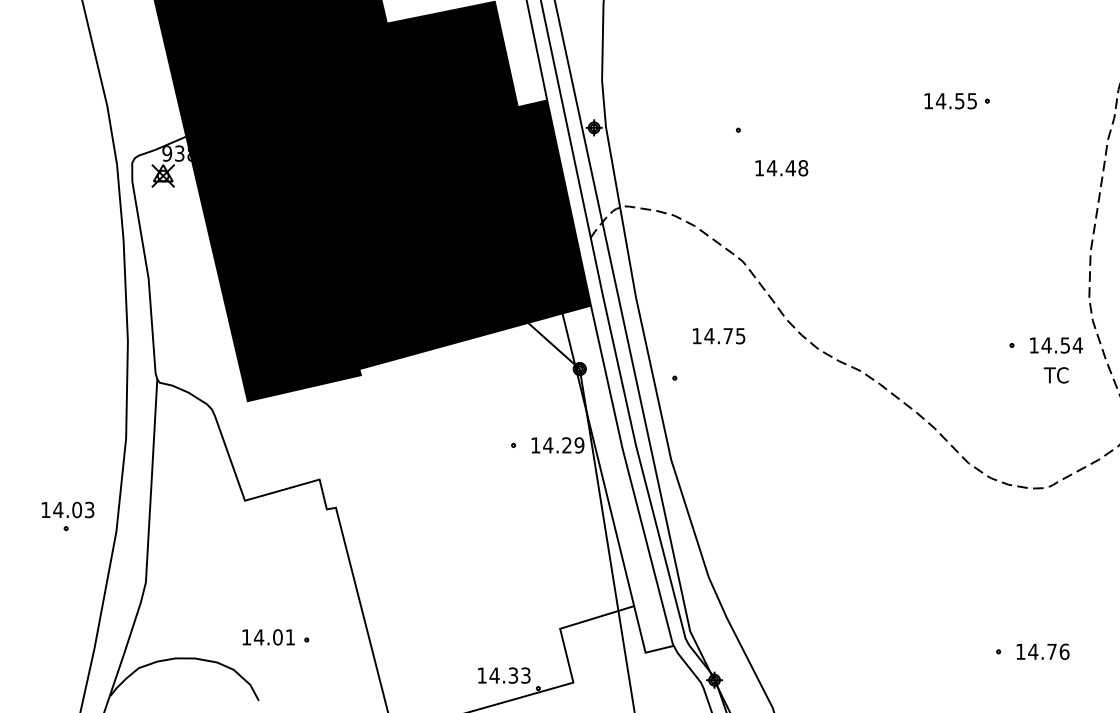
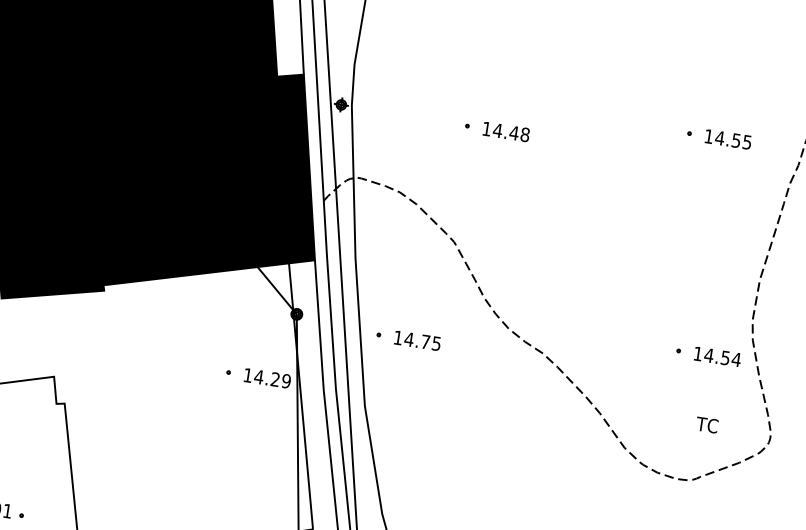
text: (950, 101) -> (728, 139), moved
text: (781, 168) -> (506, 132), moved
text: (719, 336) -> (417, 341), moved
text: (1055, 375) -> (706, 425), moved

